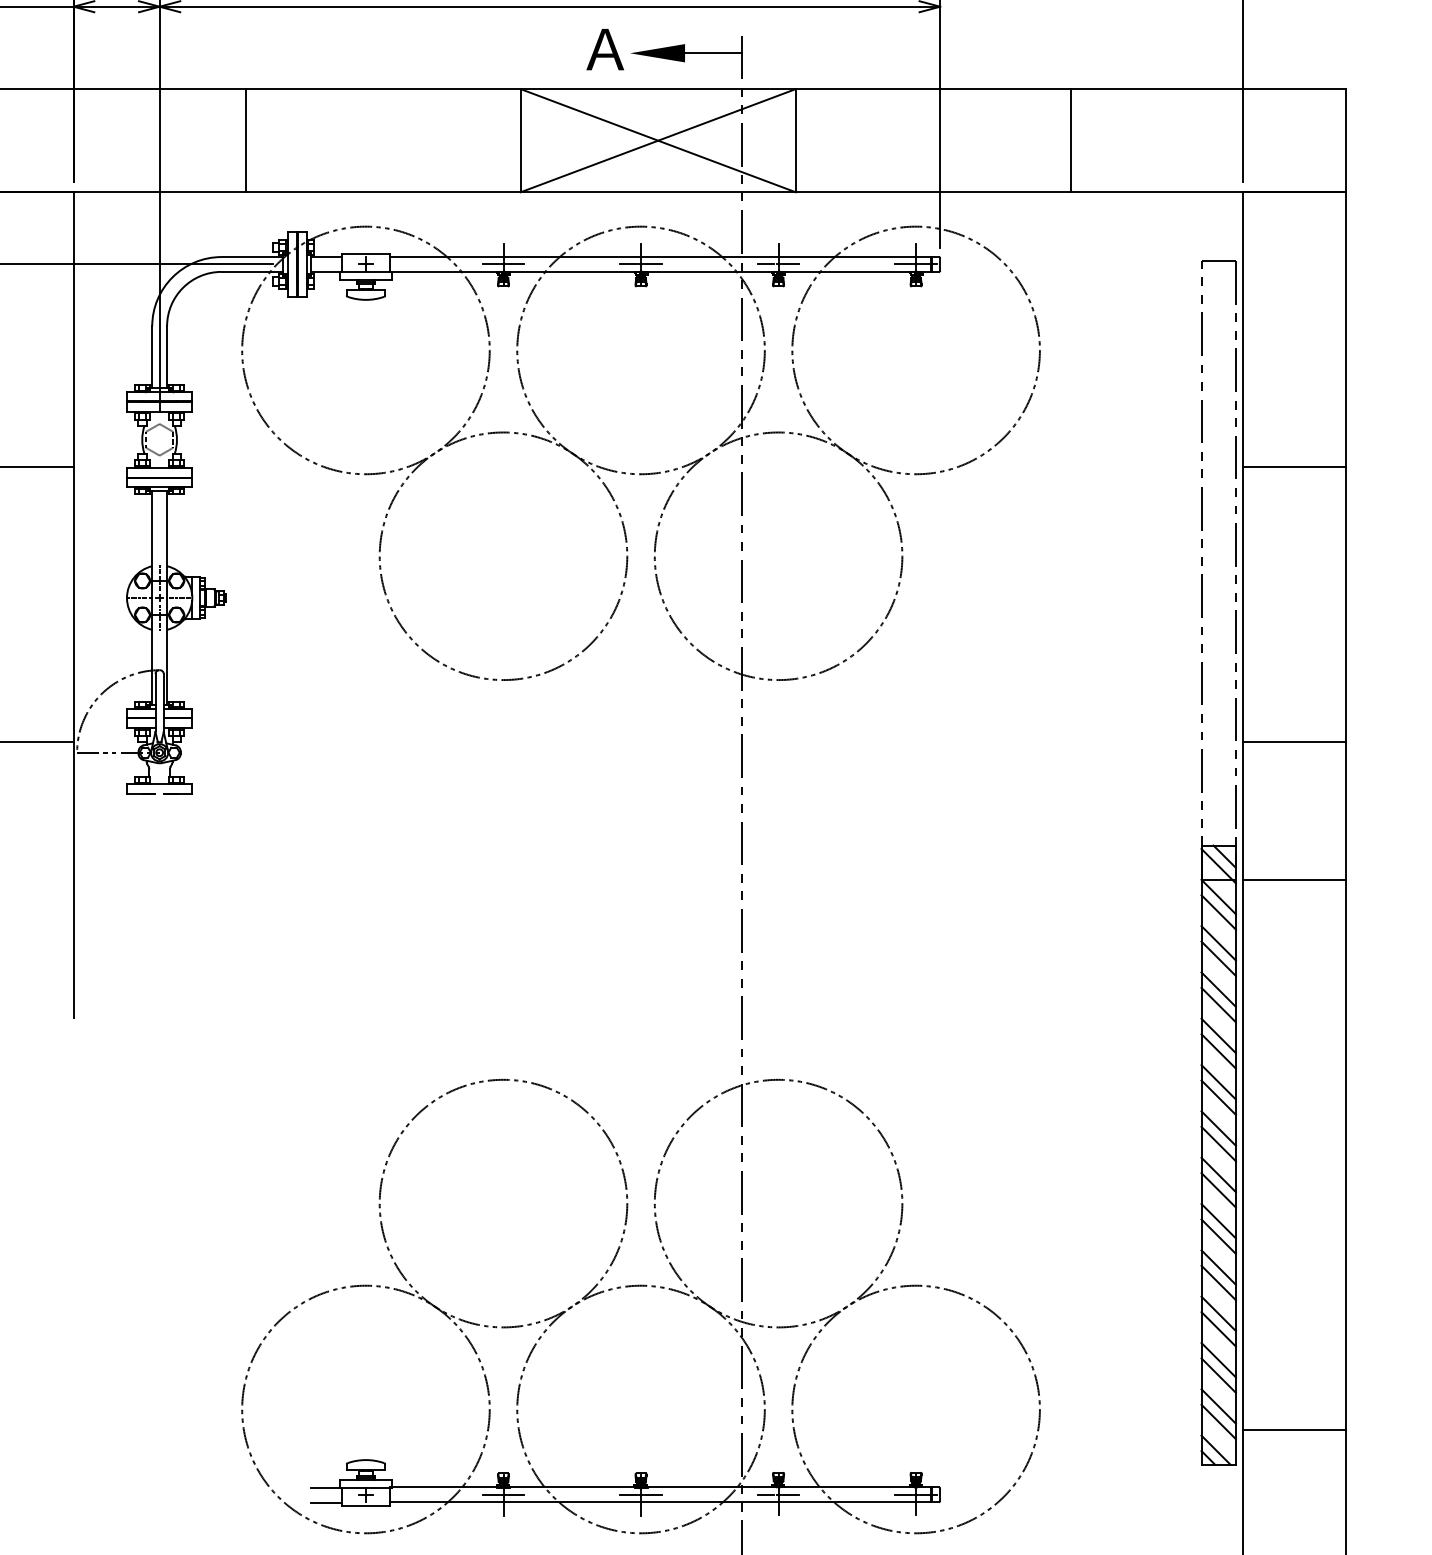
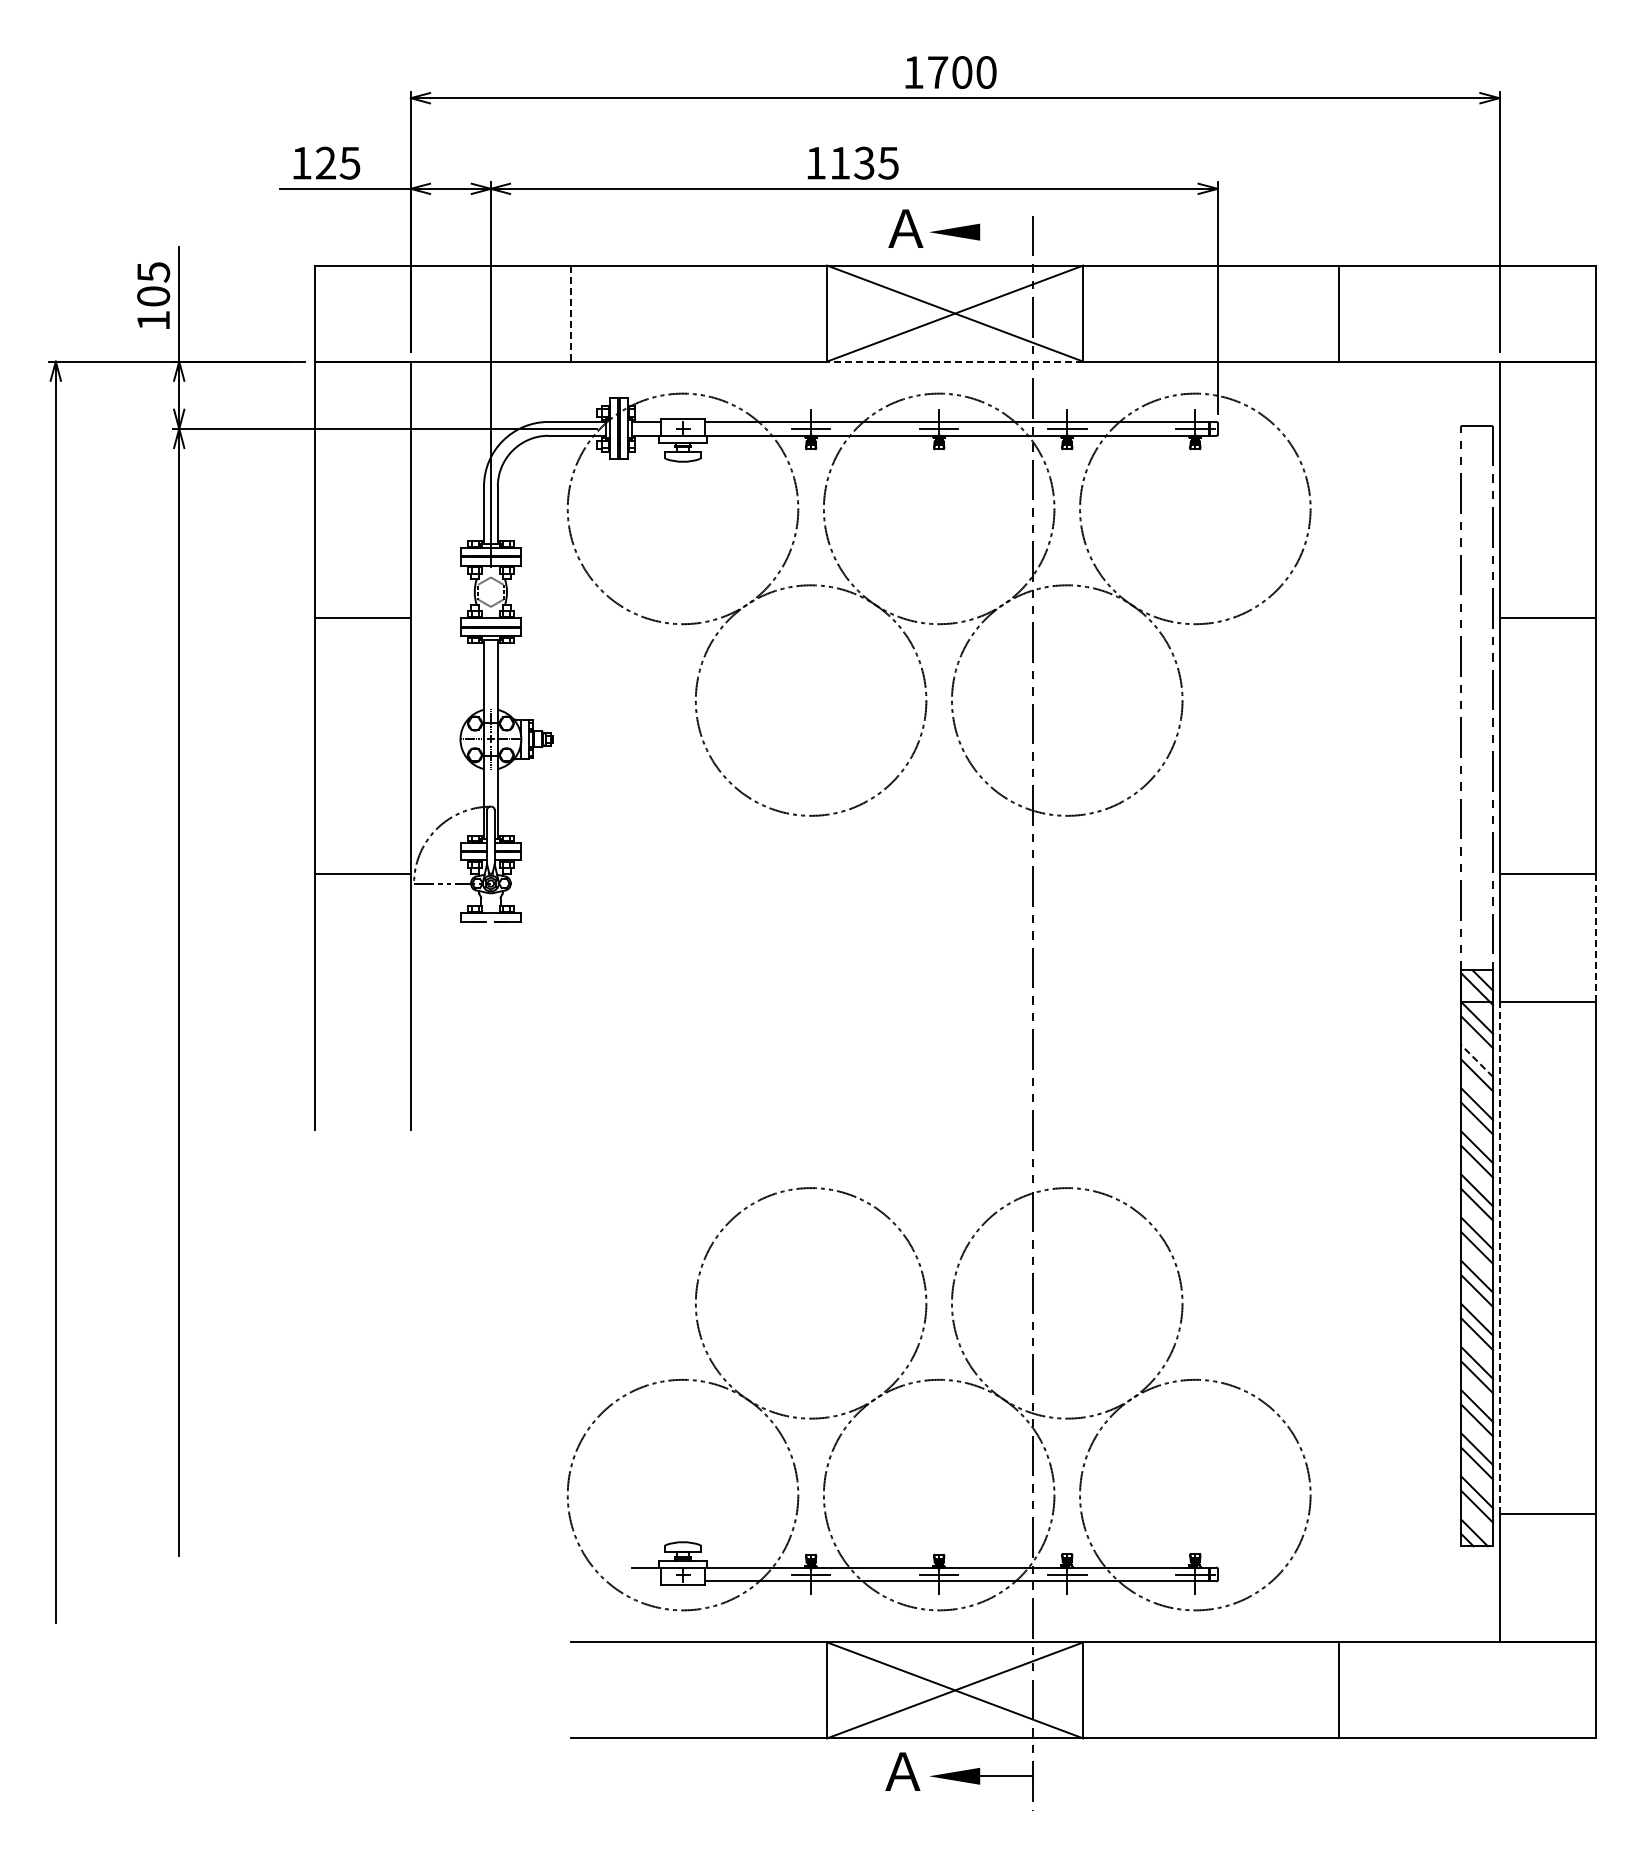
line: (713, 53) -> (1006, 232), removed
line: (245, 141) -> (570, 314), solid -> dashed
line: (657, 192) -> (954, 361), solid -> dashed
line: (1345, 811) -> (1595, 938), solid -> dashed
line: (1219, 942) -> (1477, 1060), solid -> dashed
line: (1242, 1154) -> (1499, 1257), solid -> dashed
line: (325, 1503) -> (645, 1582), removed

